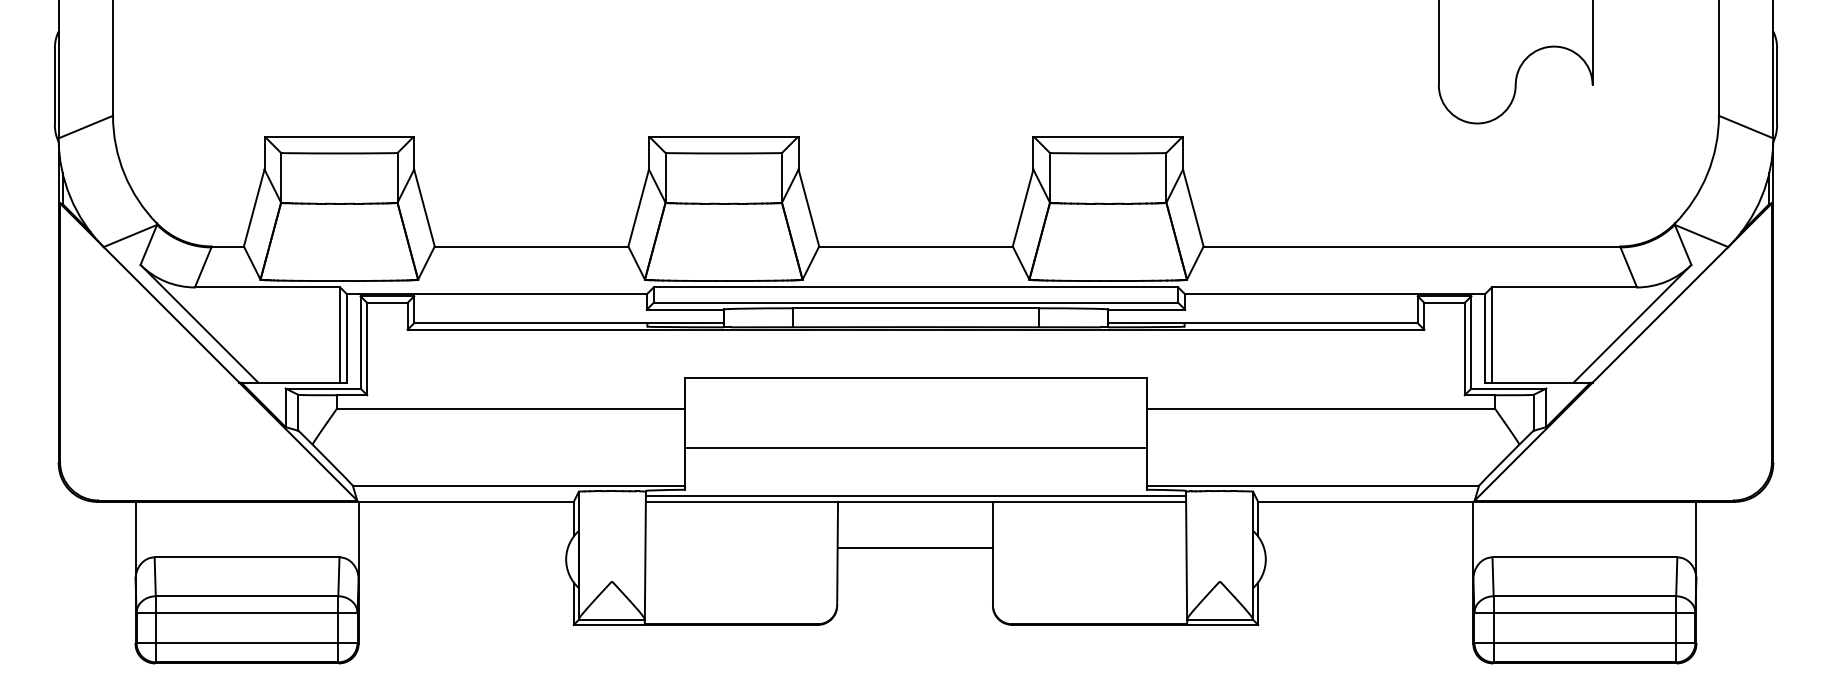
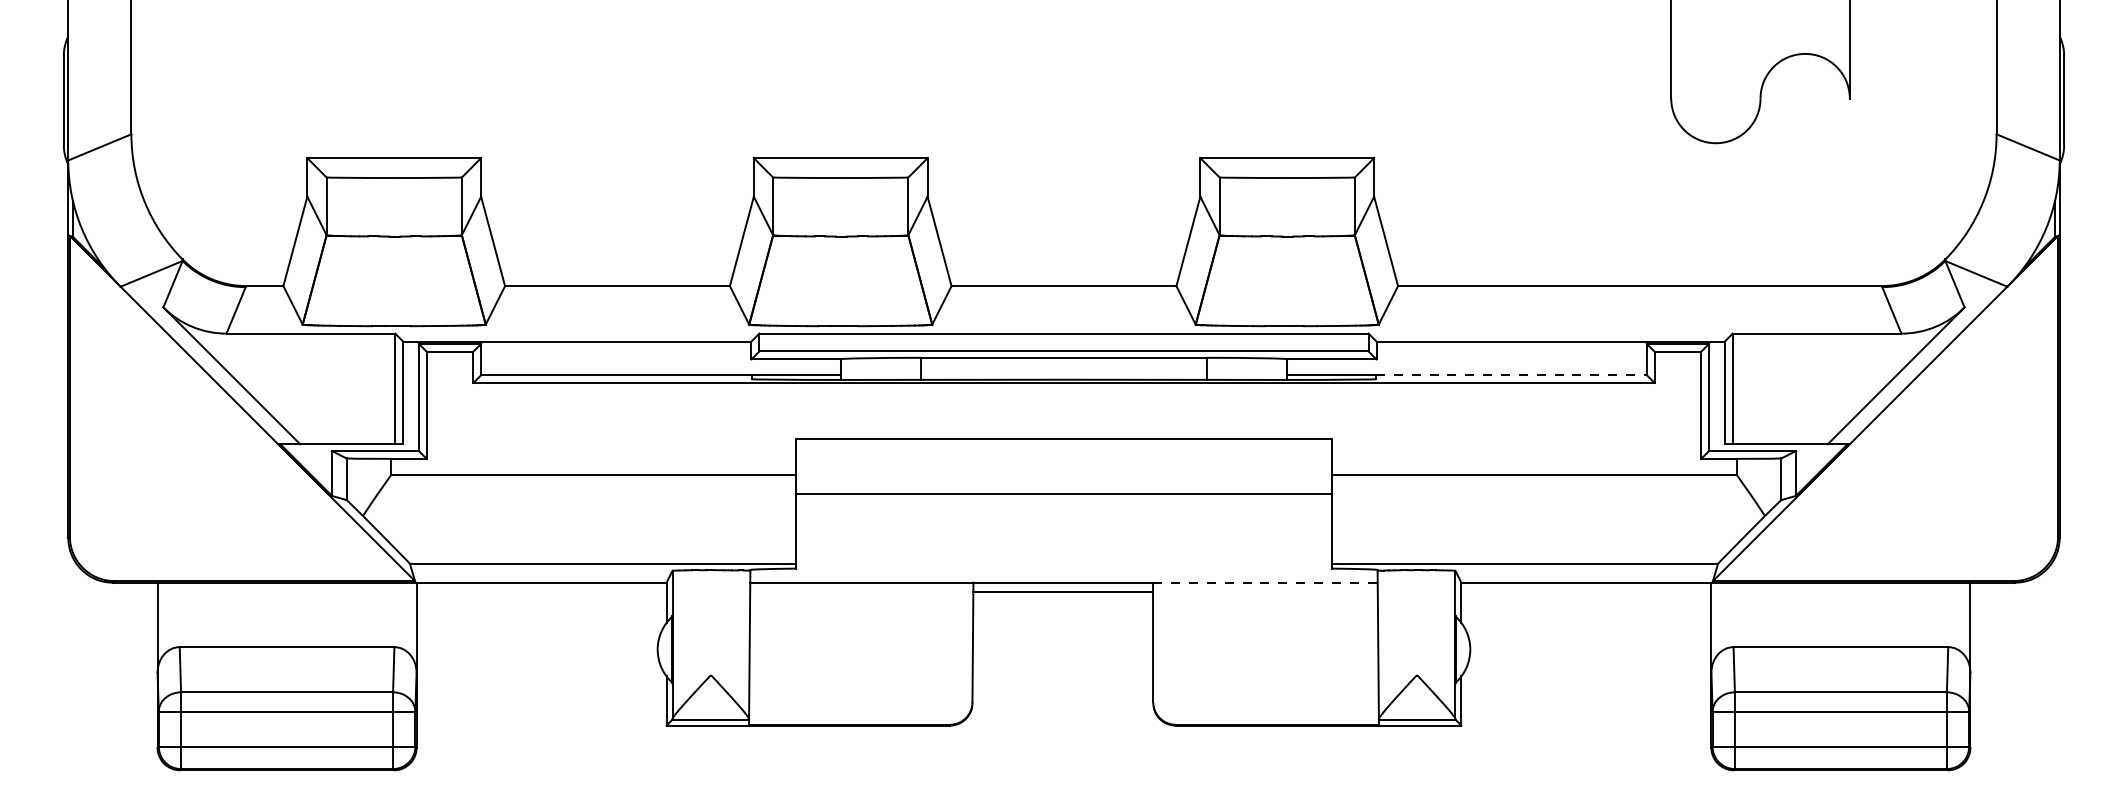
line: (1301, 323) -> (1511, 375), solid -> dashed
line: (915, 448) -> (1063, 494), moved
line: (915, 496) -> (1063, 576), removed
line: (1090, 501) -> (1266, 582), solid -> dashed
line: (915, 548) -> (1063, 592), moved

